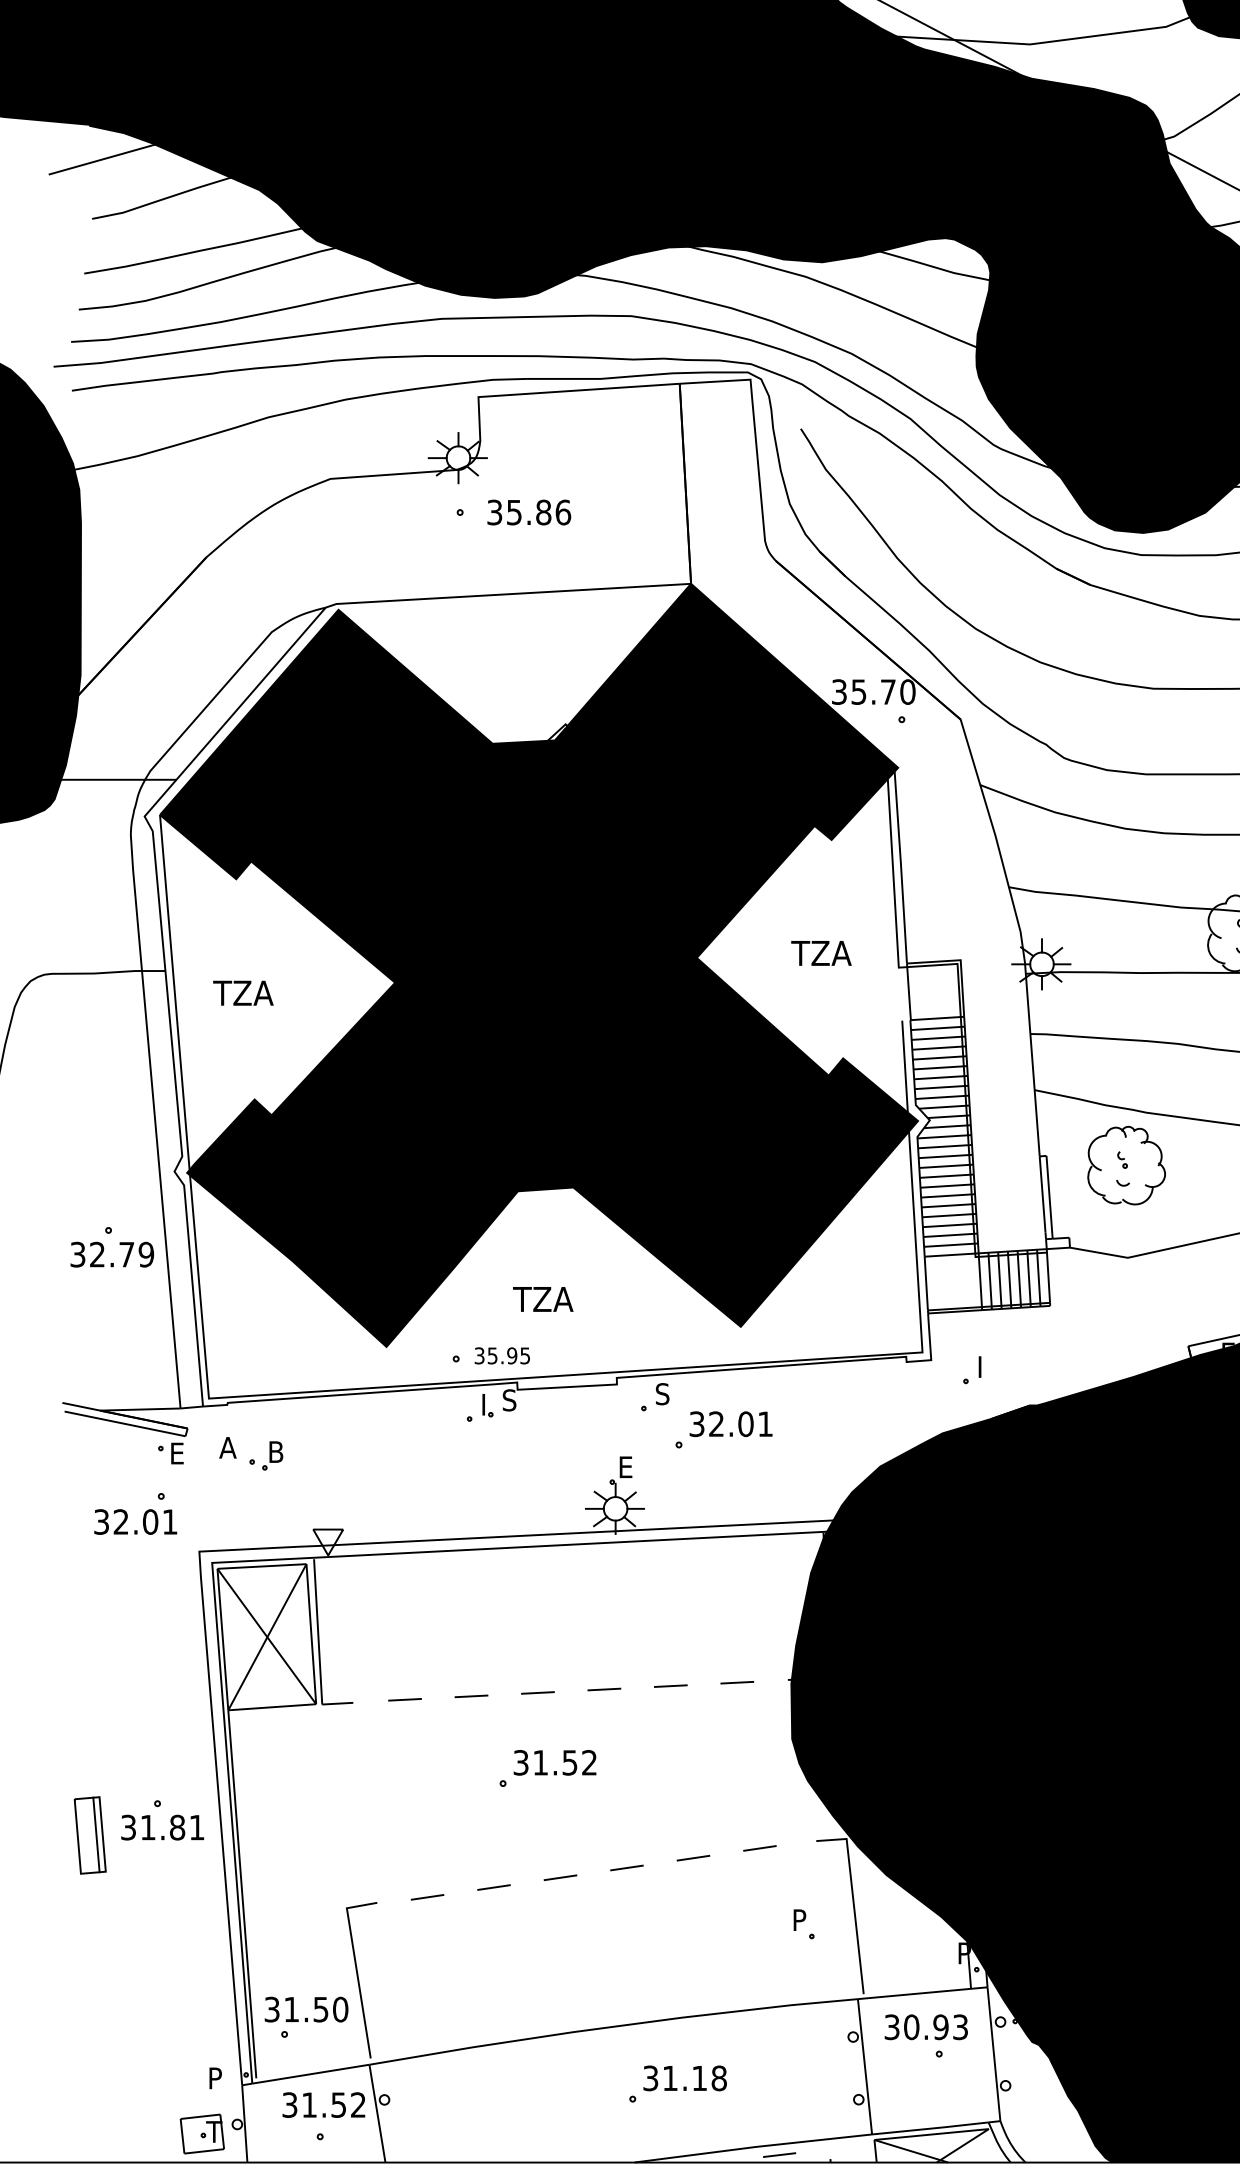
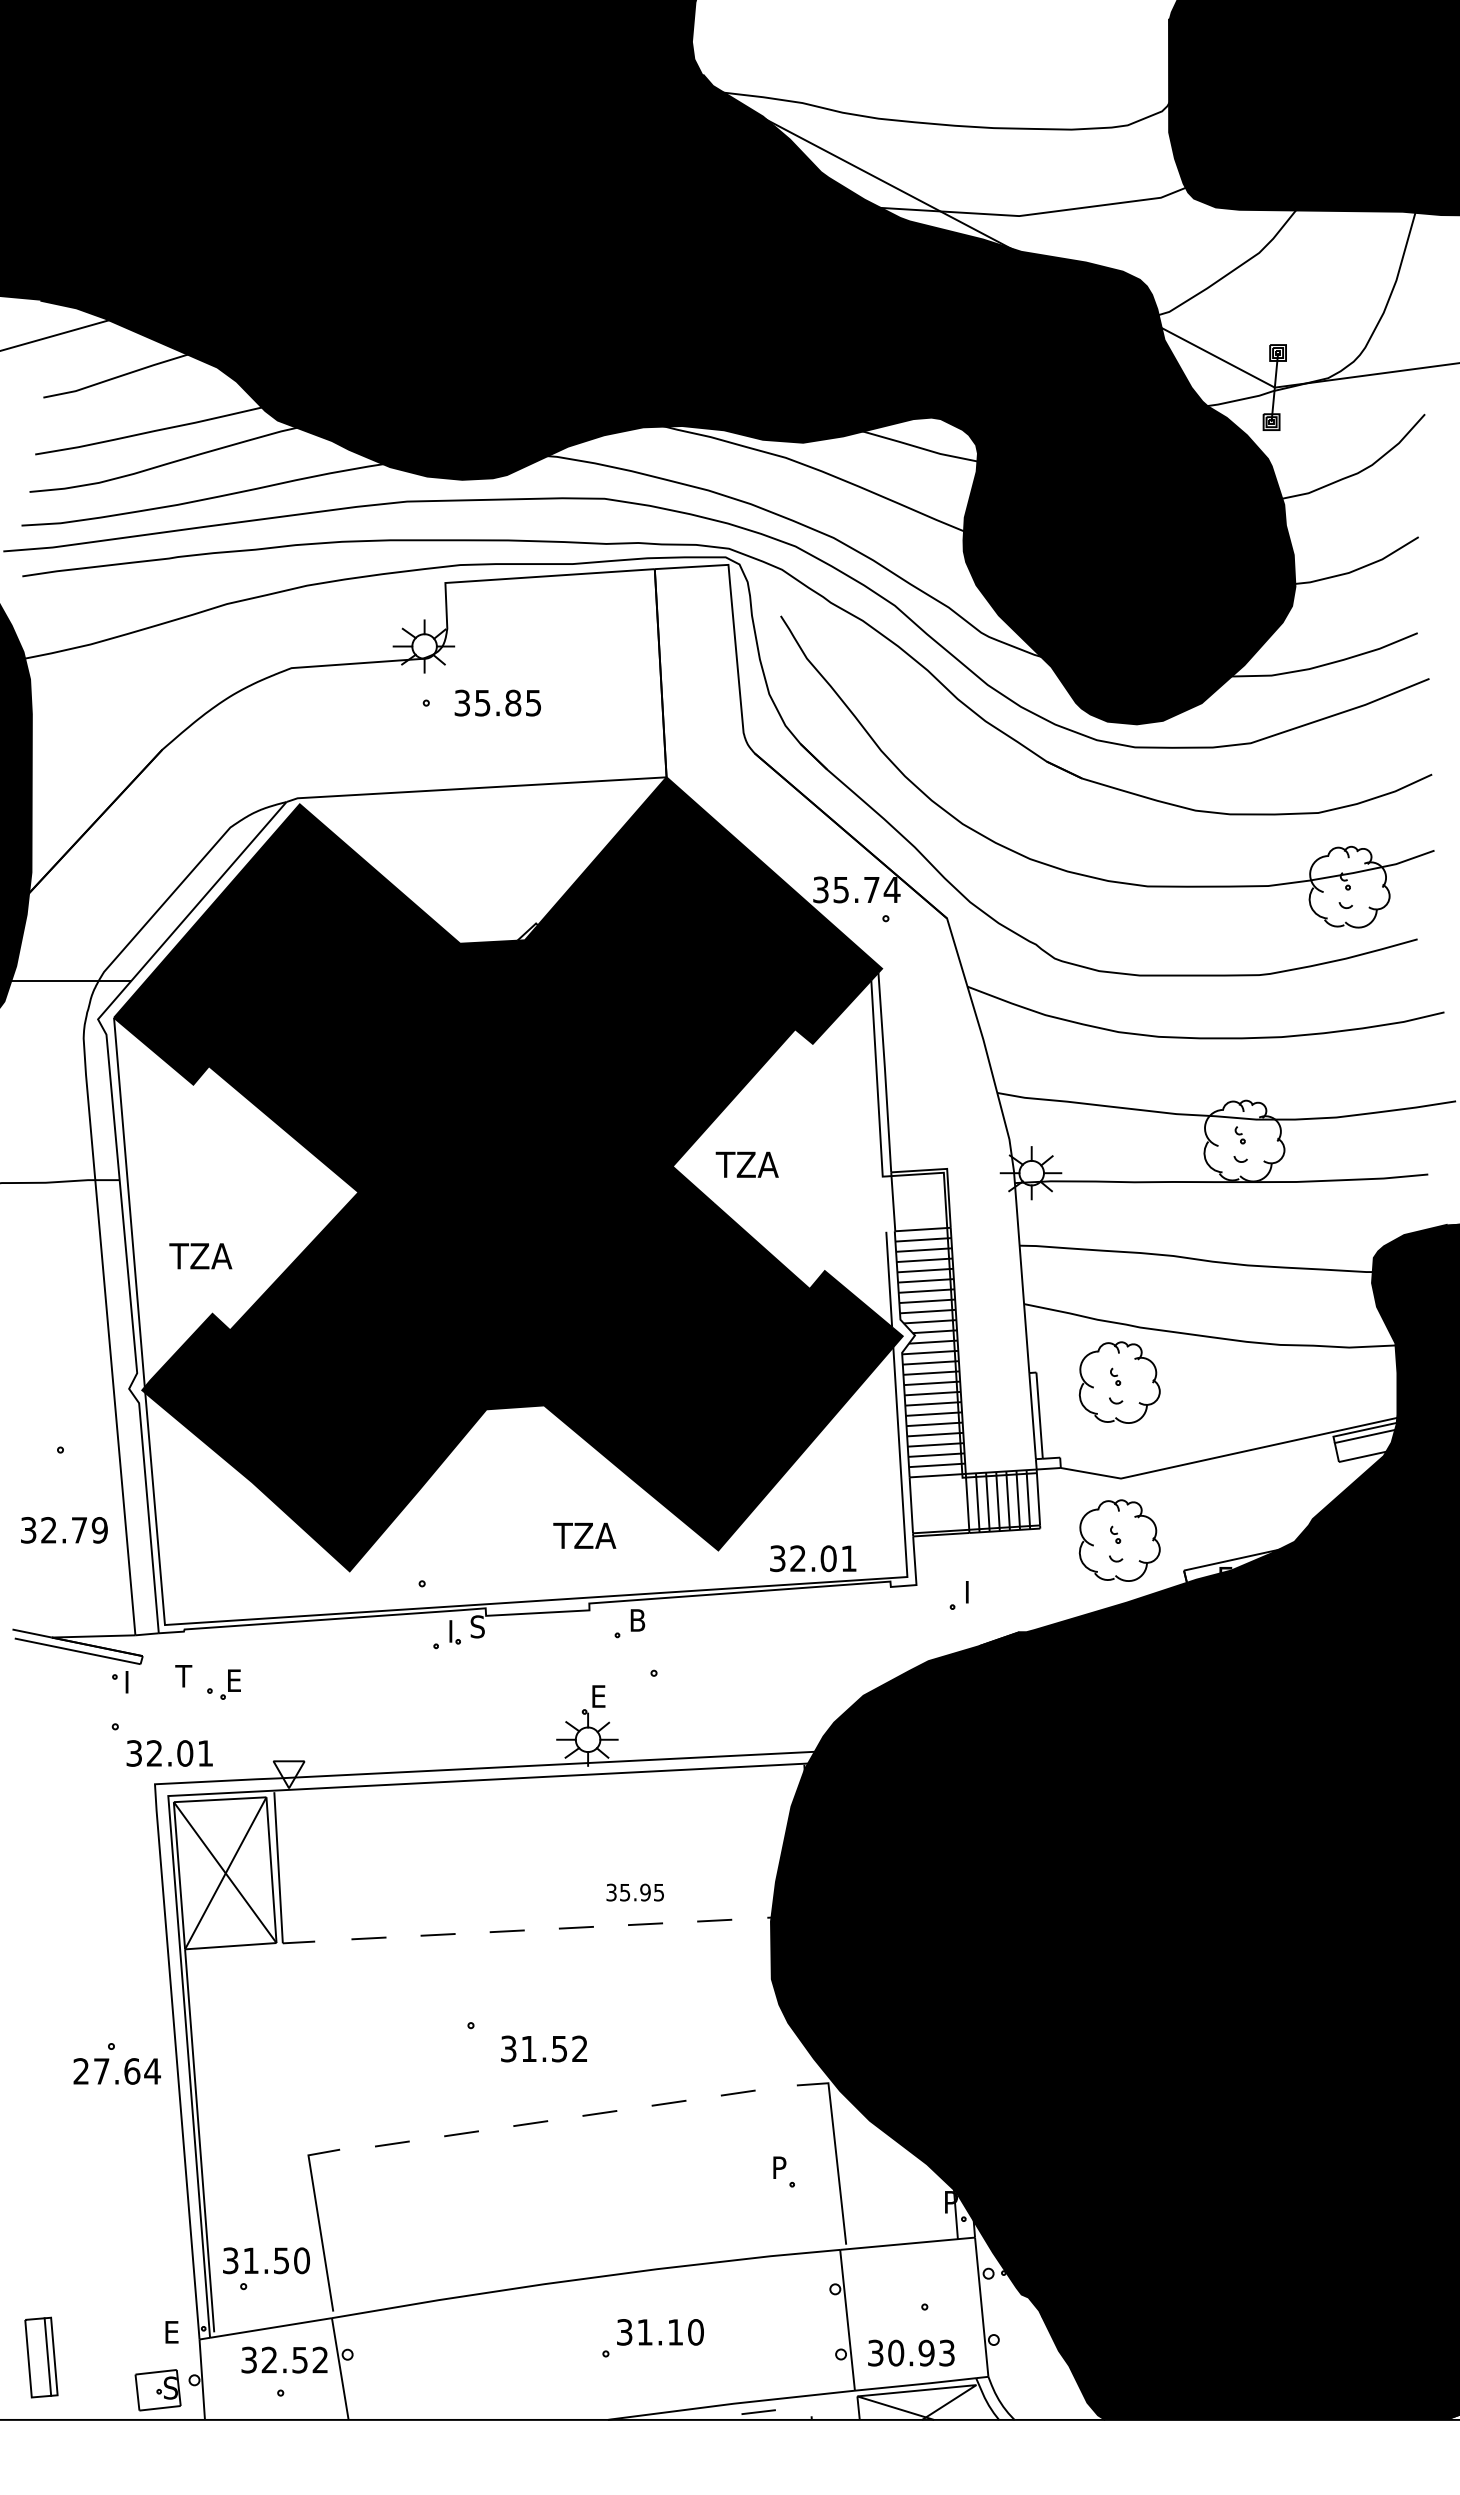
text: (563, 511) -> (533, 702), 35.86 -> 35.85
text: (907, 691) -> (891, 889), 35.70 -> 35.74
text: (820, 953) -> (746, 1164), moved
text: (243, 993) -> (200, 1256), moved
text: (112, 1254) -> (64, 1530), moved
text: (542, 1299) -> (584, 1535), moved
part: (1126, 1317) -> (1119, 1540), added
text: (501, 1355) -> (634, 1892), moved
text: (663, 1394) -> (637, 1620), S -> B
text: (731, 1424) -> (813, 1558), moved
text: (227, 1448) -> (184, 1676), A -> T
text: (280, 1451) -> (239, 1680), B -> E
text: (178, 1453) -> (133, 1682), E -> I
text: (135, 1522) -> (169, 1753), moved
text: (554, 1762) -> (543, 2048), moved
text: (162, 1827) -> (116, 2071), 31.81 -> 27.64
part: (90, 1835) -> (41, 2357), moved
text: (926, 2026) -> (911, 2352), moved
text: (217, 2078) -> (173, 2332), P -> E
text: (718, 2078) -> (695, 2332), 31.18 -> 31.10
text: (308, 2104) -> (268, 2359), 31.52 -> 32.52
text: (214, 2131) -> (170, 2387), T -> S

